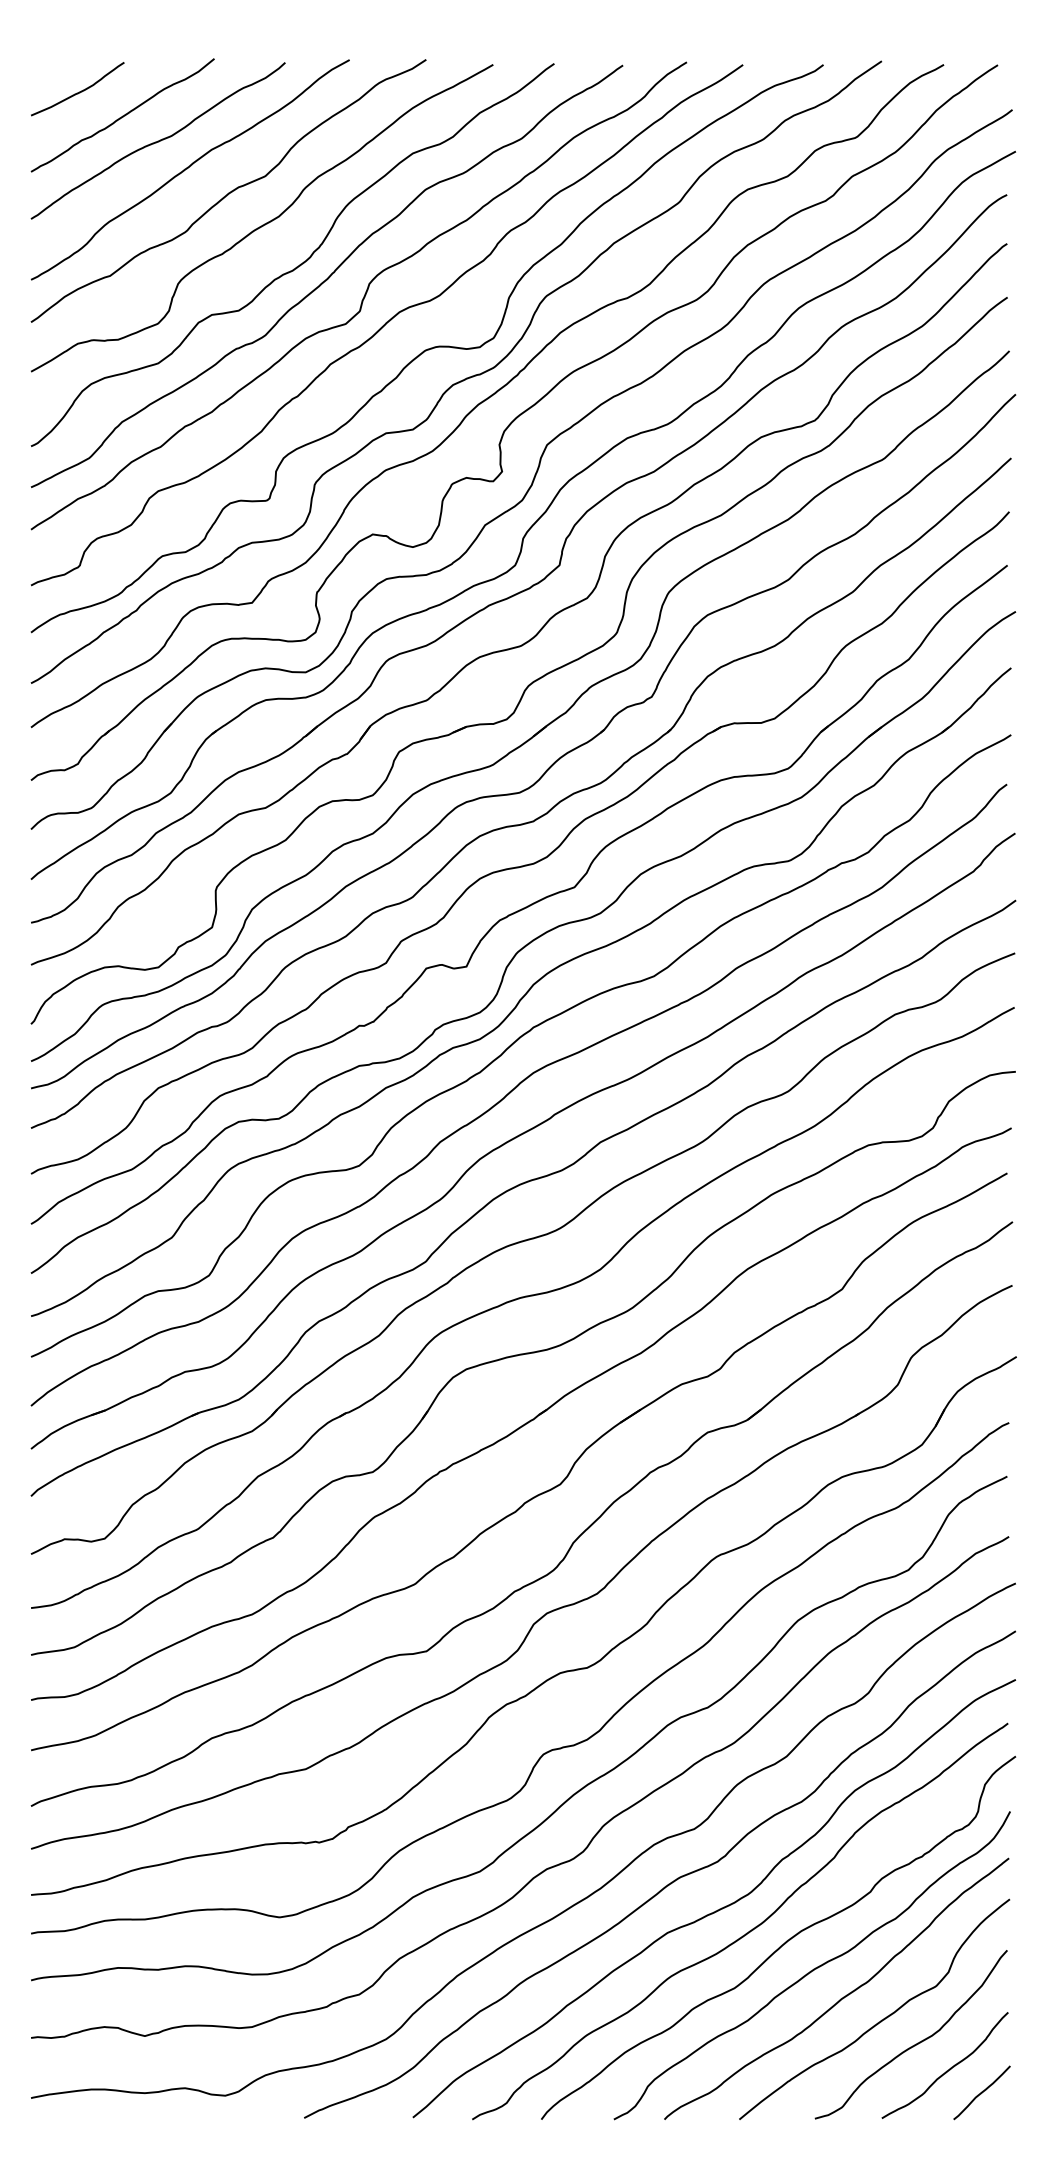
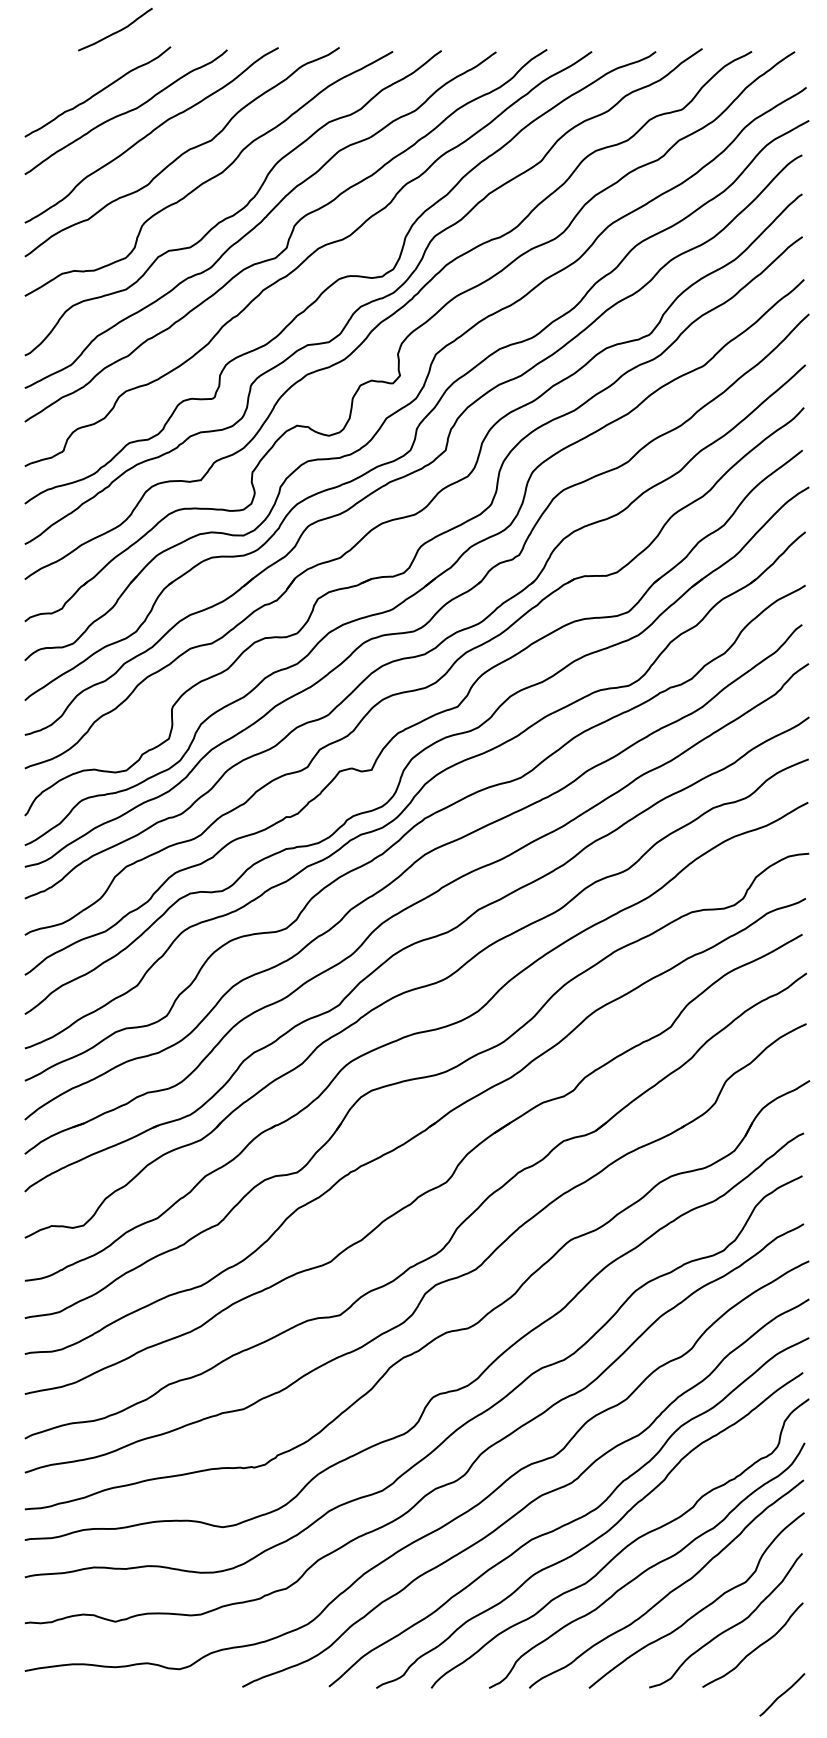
curve: (79, 91) -> (116, 31), moved
curve: (981, 2092) -> (781, 1694), moved

